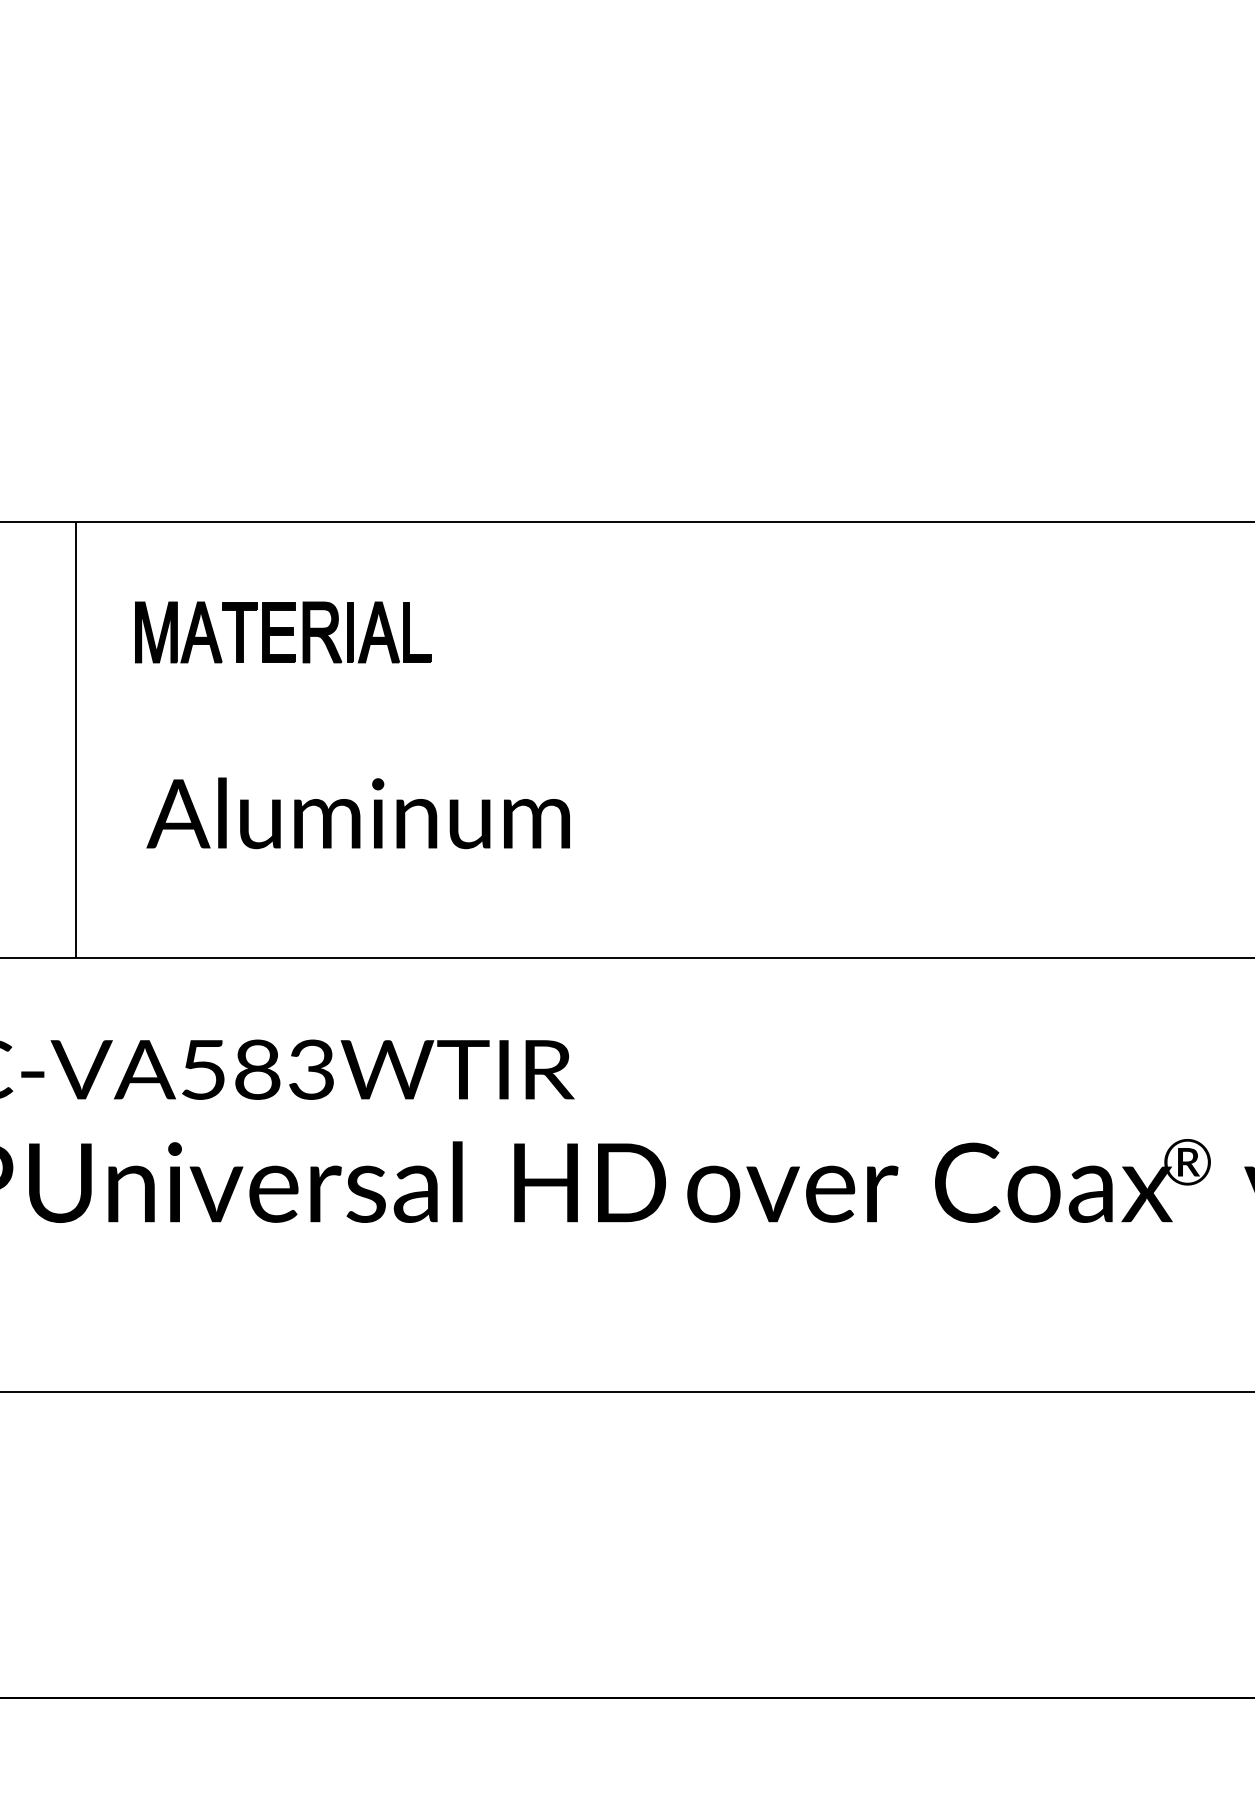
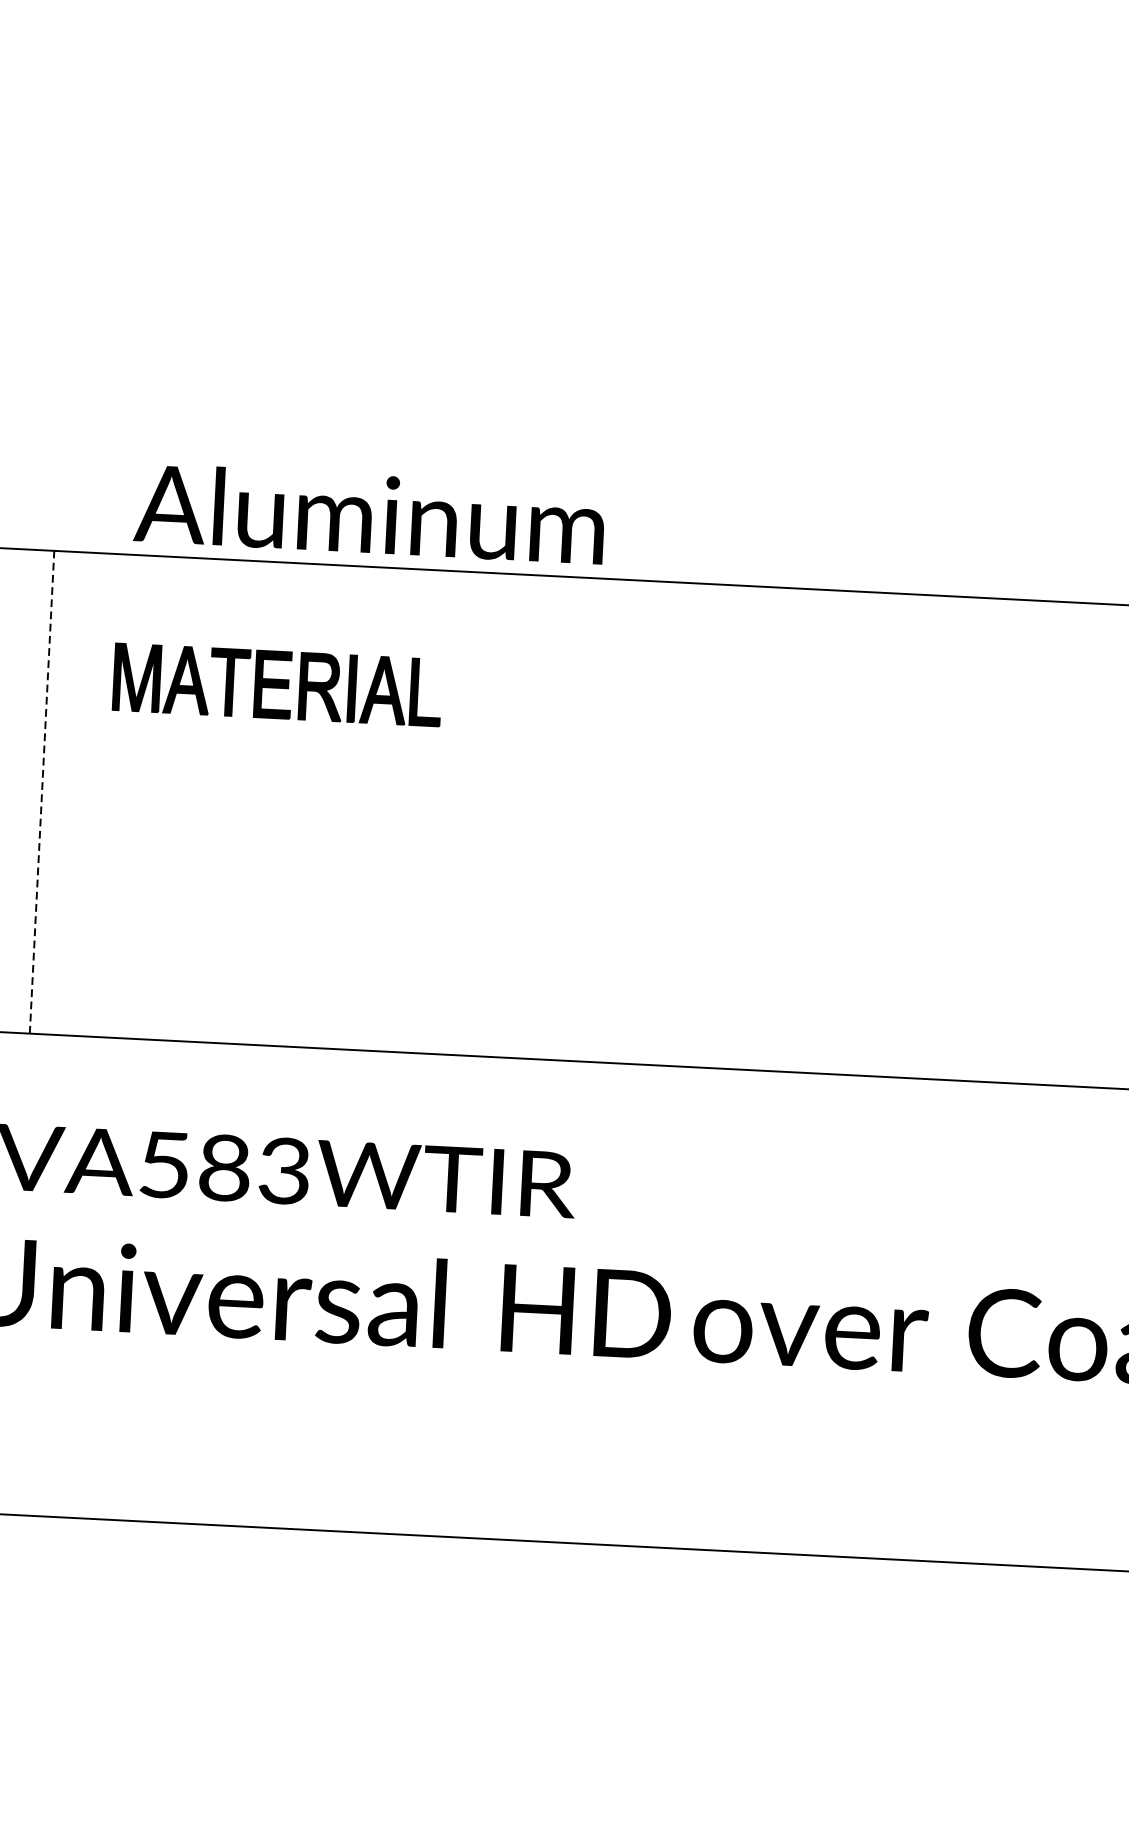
line: (76, 739) -> (42, 791), solid -> dashed
text: (357, 813) -> (368, 514), moved

